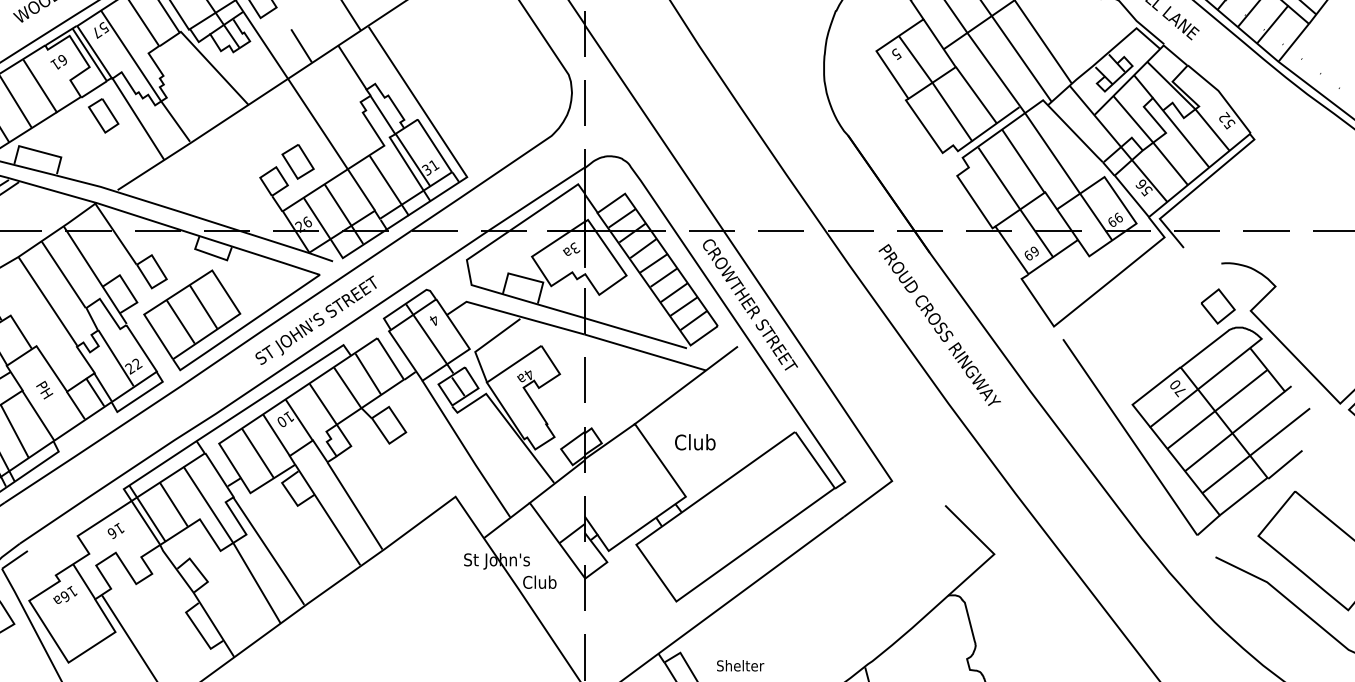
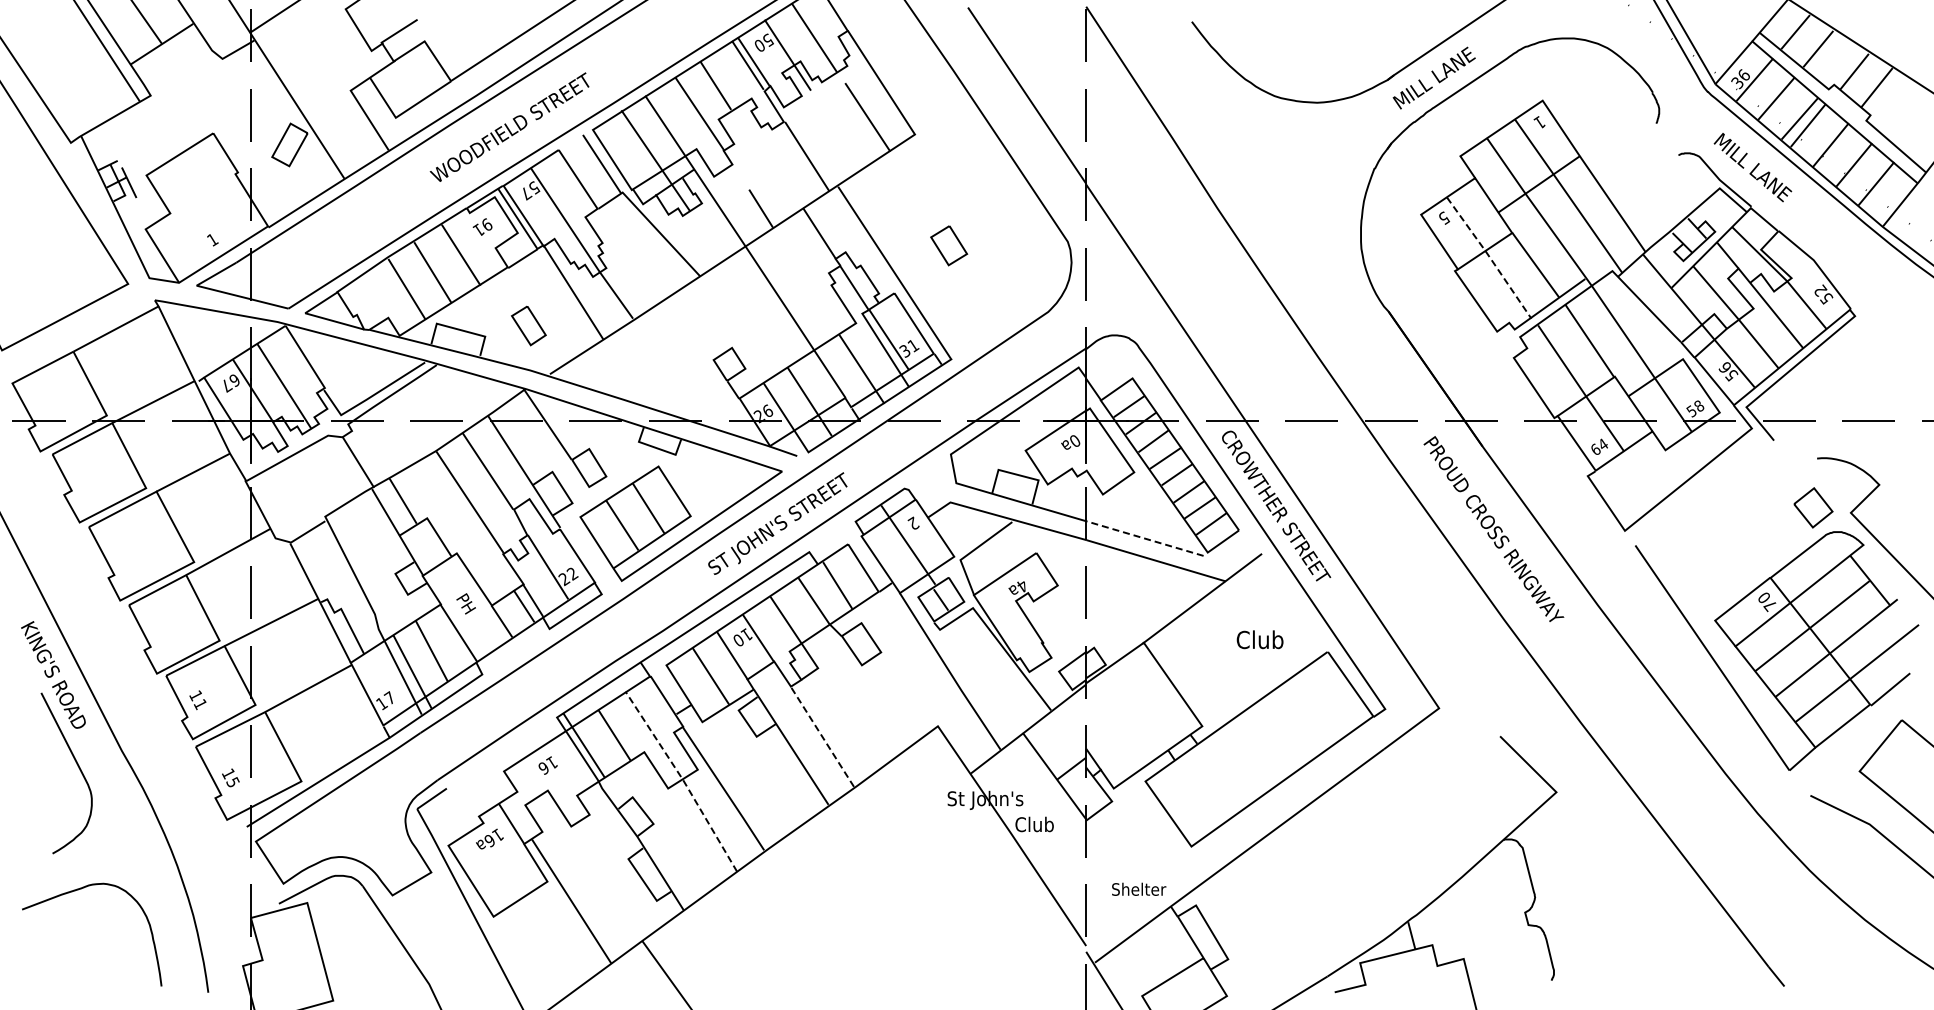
text: (62, 59) -> (486, 224), 61 -> 91
line: (936, 88) -> (1489, 257), solid -> dashed
part: (103, 115) -> (528, 325), moved
part: (298, 161) -> (949, 245), moved
text: (1114, 219) -> (1694, 408), 66 -> 58
text: (575, 247) -> (1075, 440), 3a -> 0a
text: (1034, 251) -> (1602, 444), 69 -> 64
text: (434, 319) -> (913, 522), 4 -> 2
line: (635, 333) -> (1144, 538), solid -> dashed
text: (694, 442) -> (1259, 639), moved
line: (355, 505) -> (822, 736), solid -> dashed
line: (233, 543) -> (683, 780), solid -> dashed
text: (740, 665) -> (1139, 888), moved

